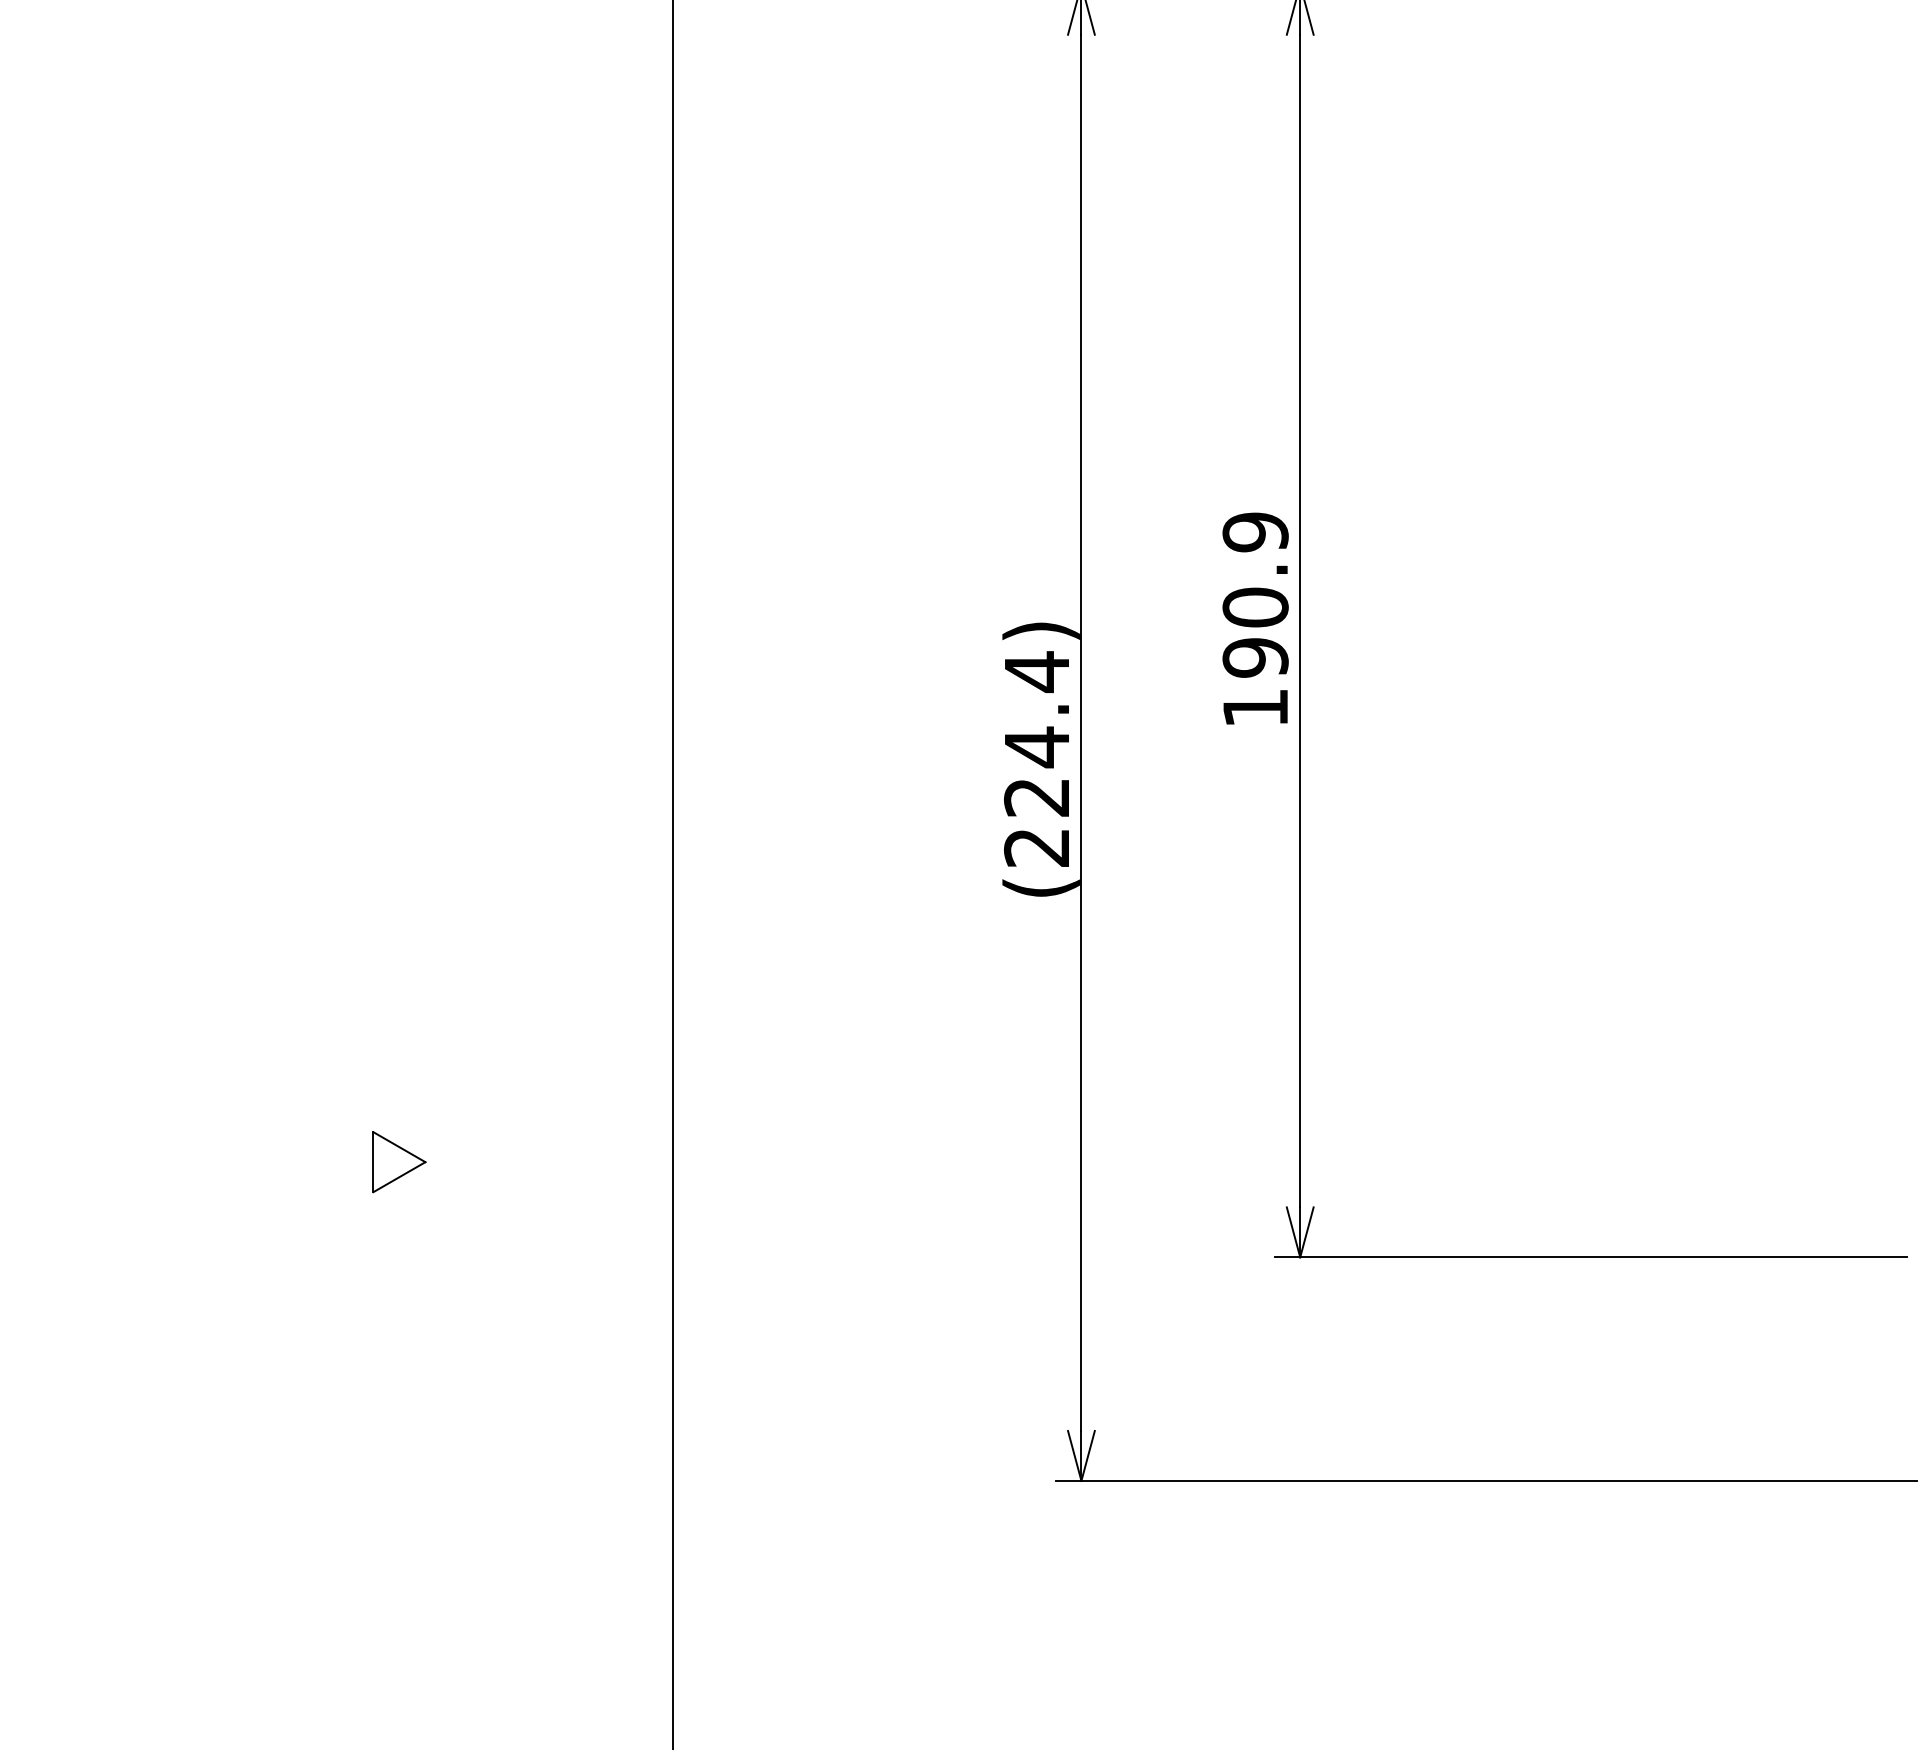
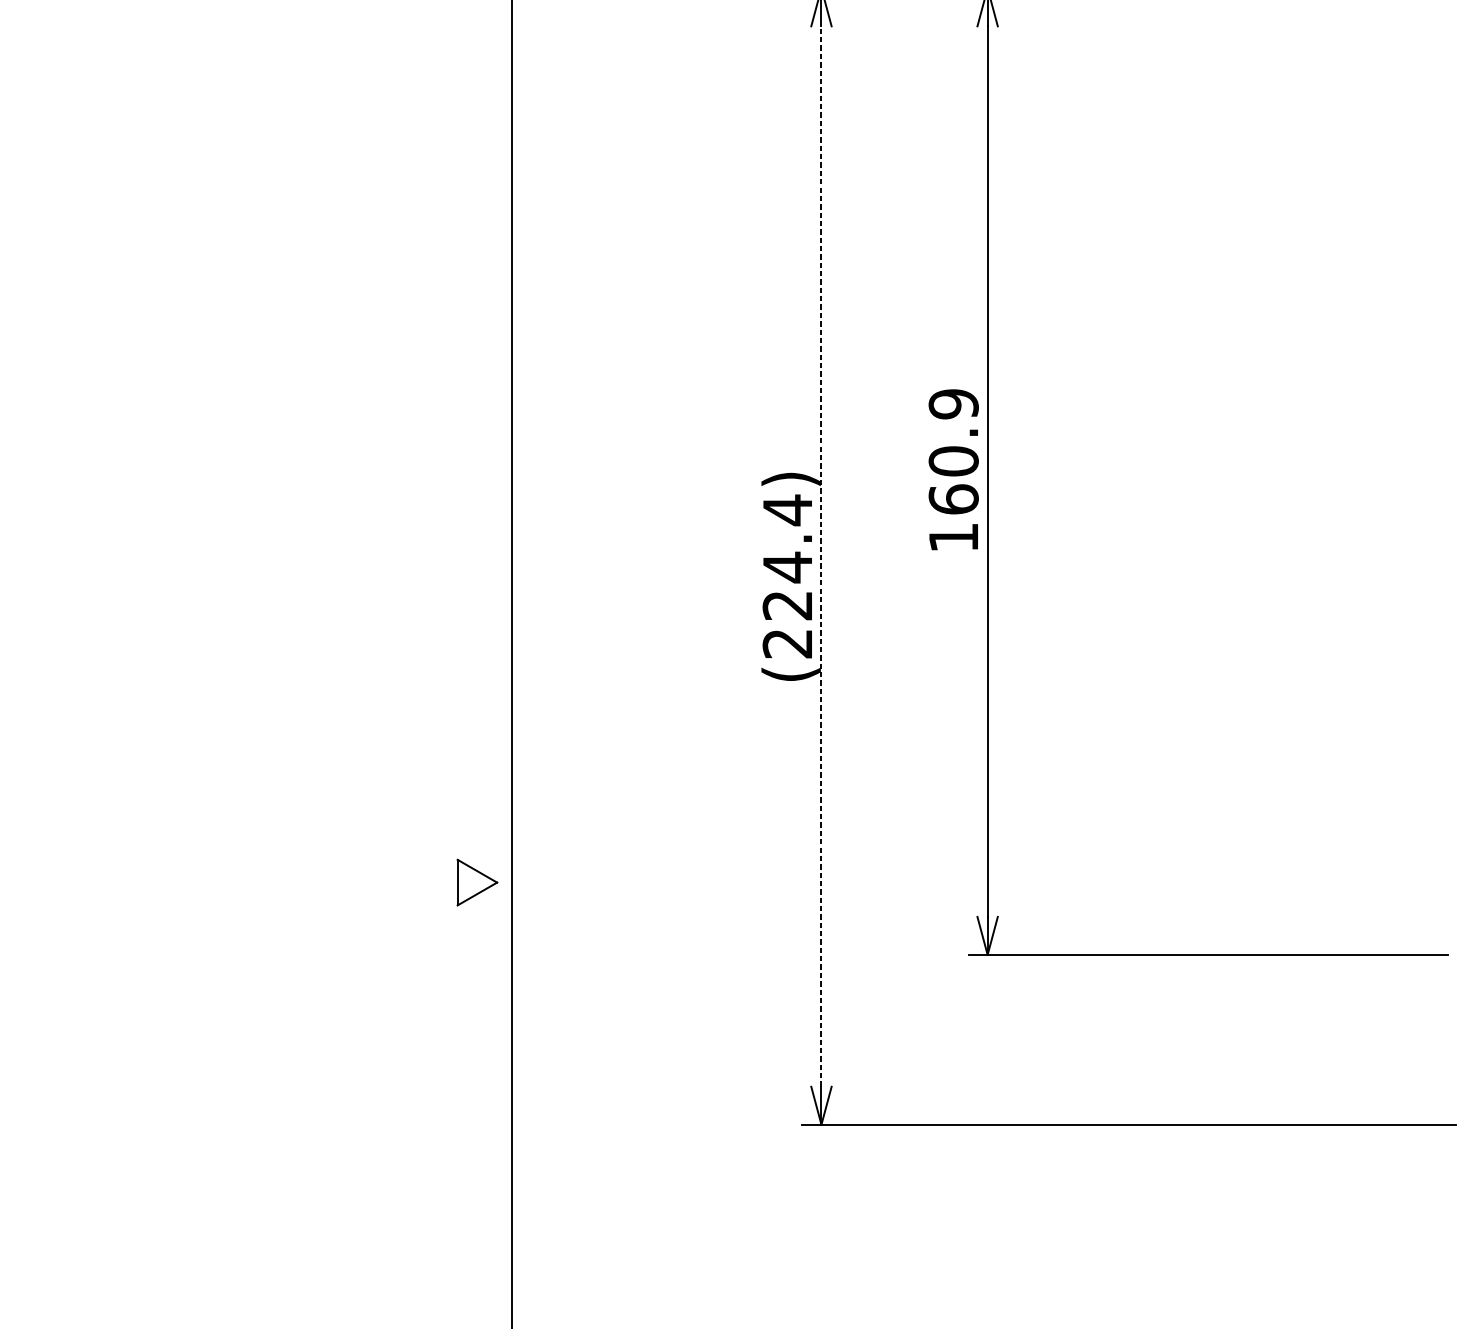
text: (1255, 657) -> (953, 499), 190.9 -> 160.9
line: (1081, 732) -> (821, 556), solid -> dashed
part: (399, 1162) -> (477, 882), moved

